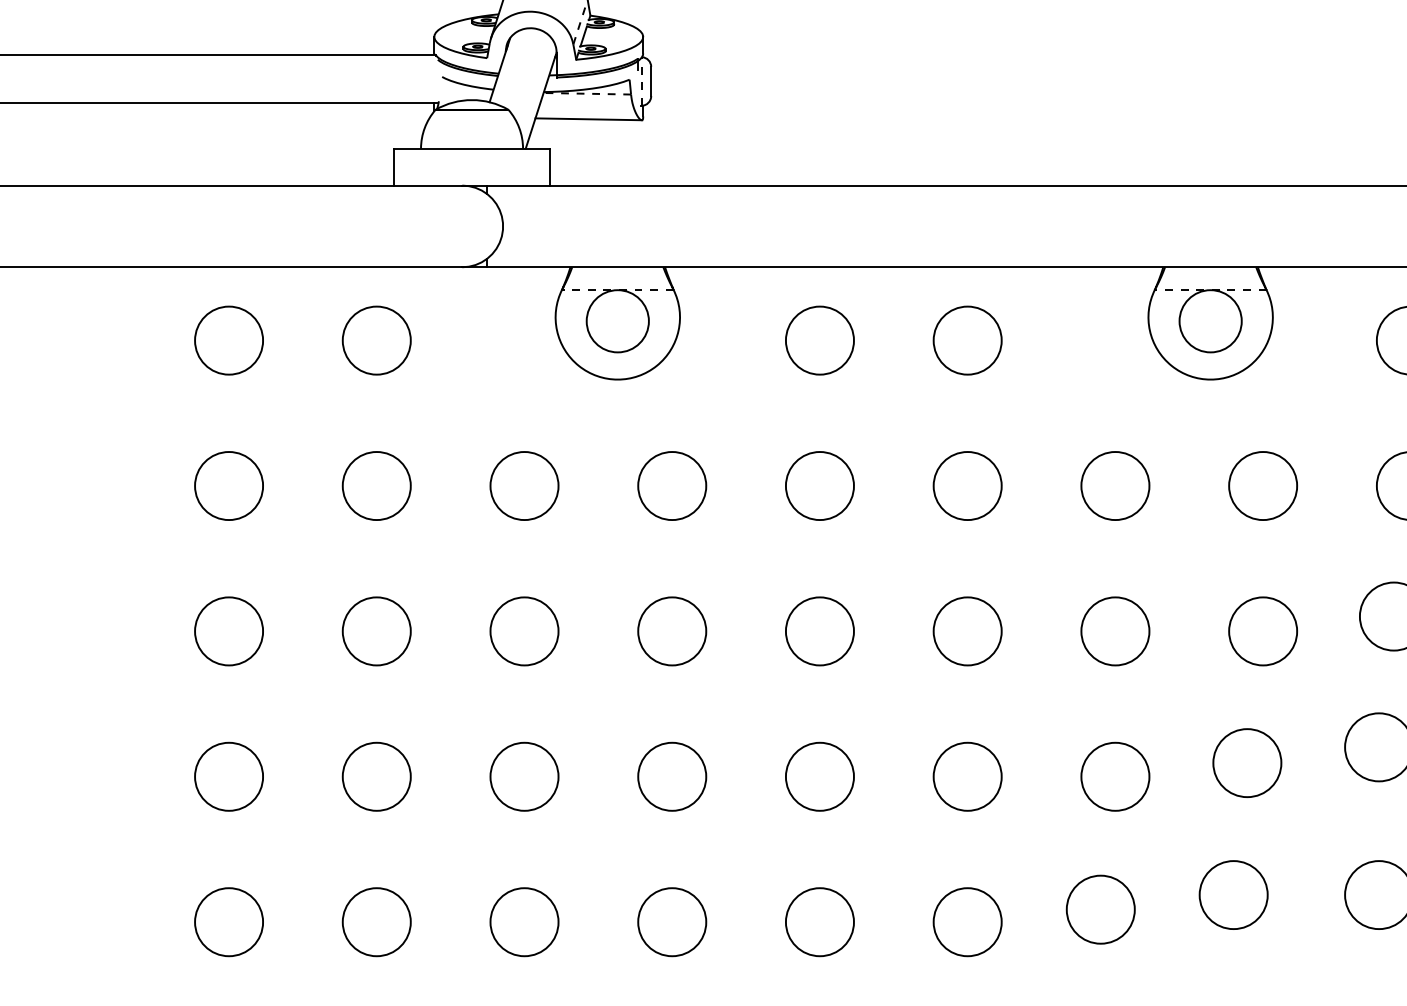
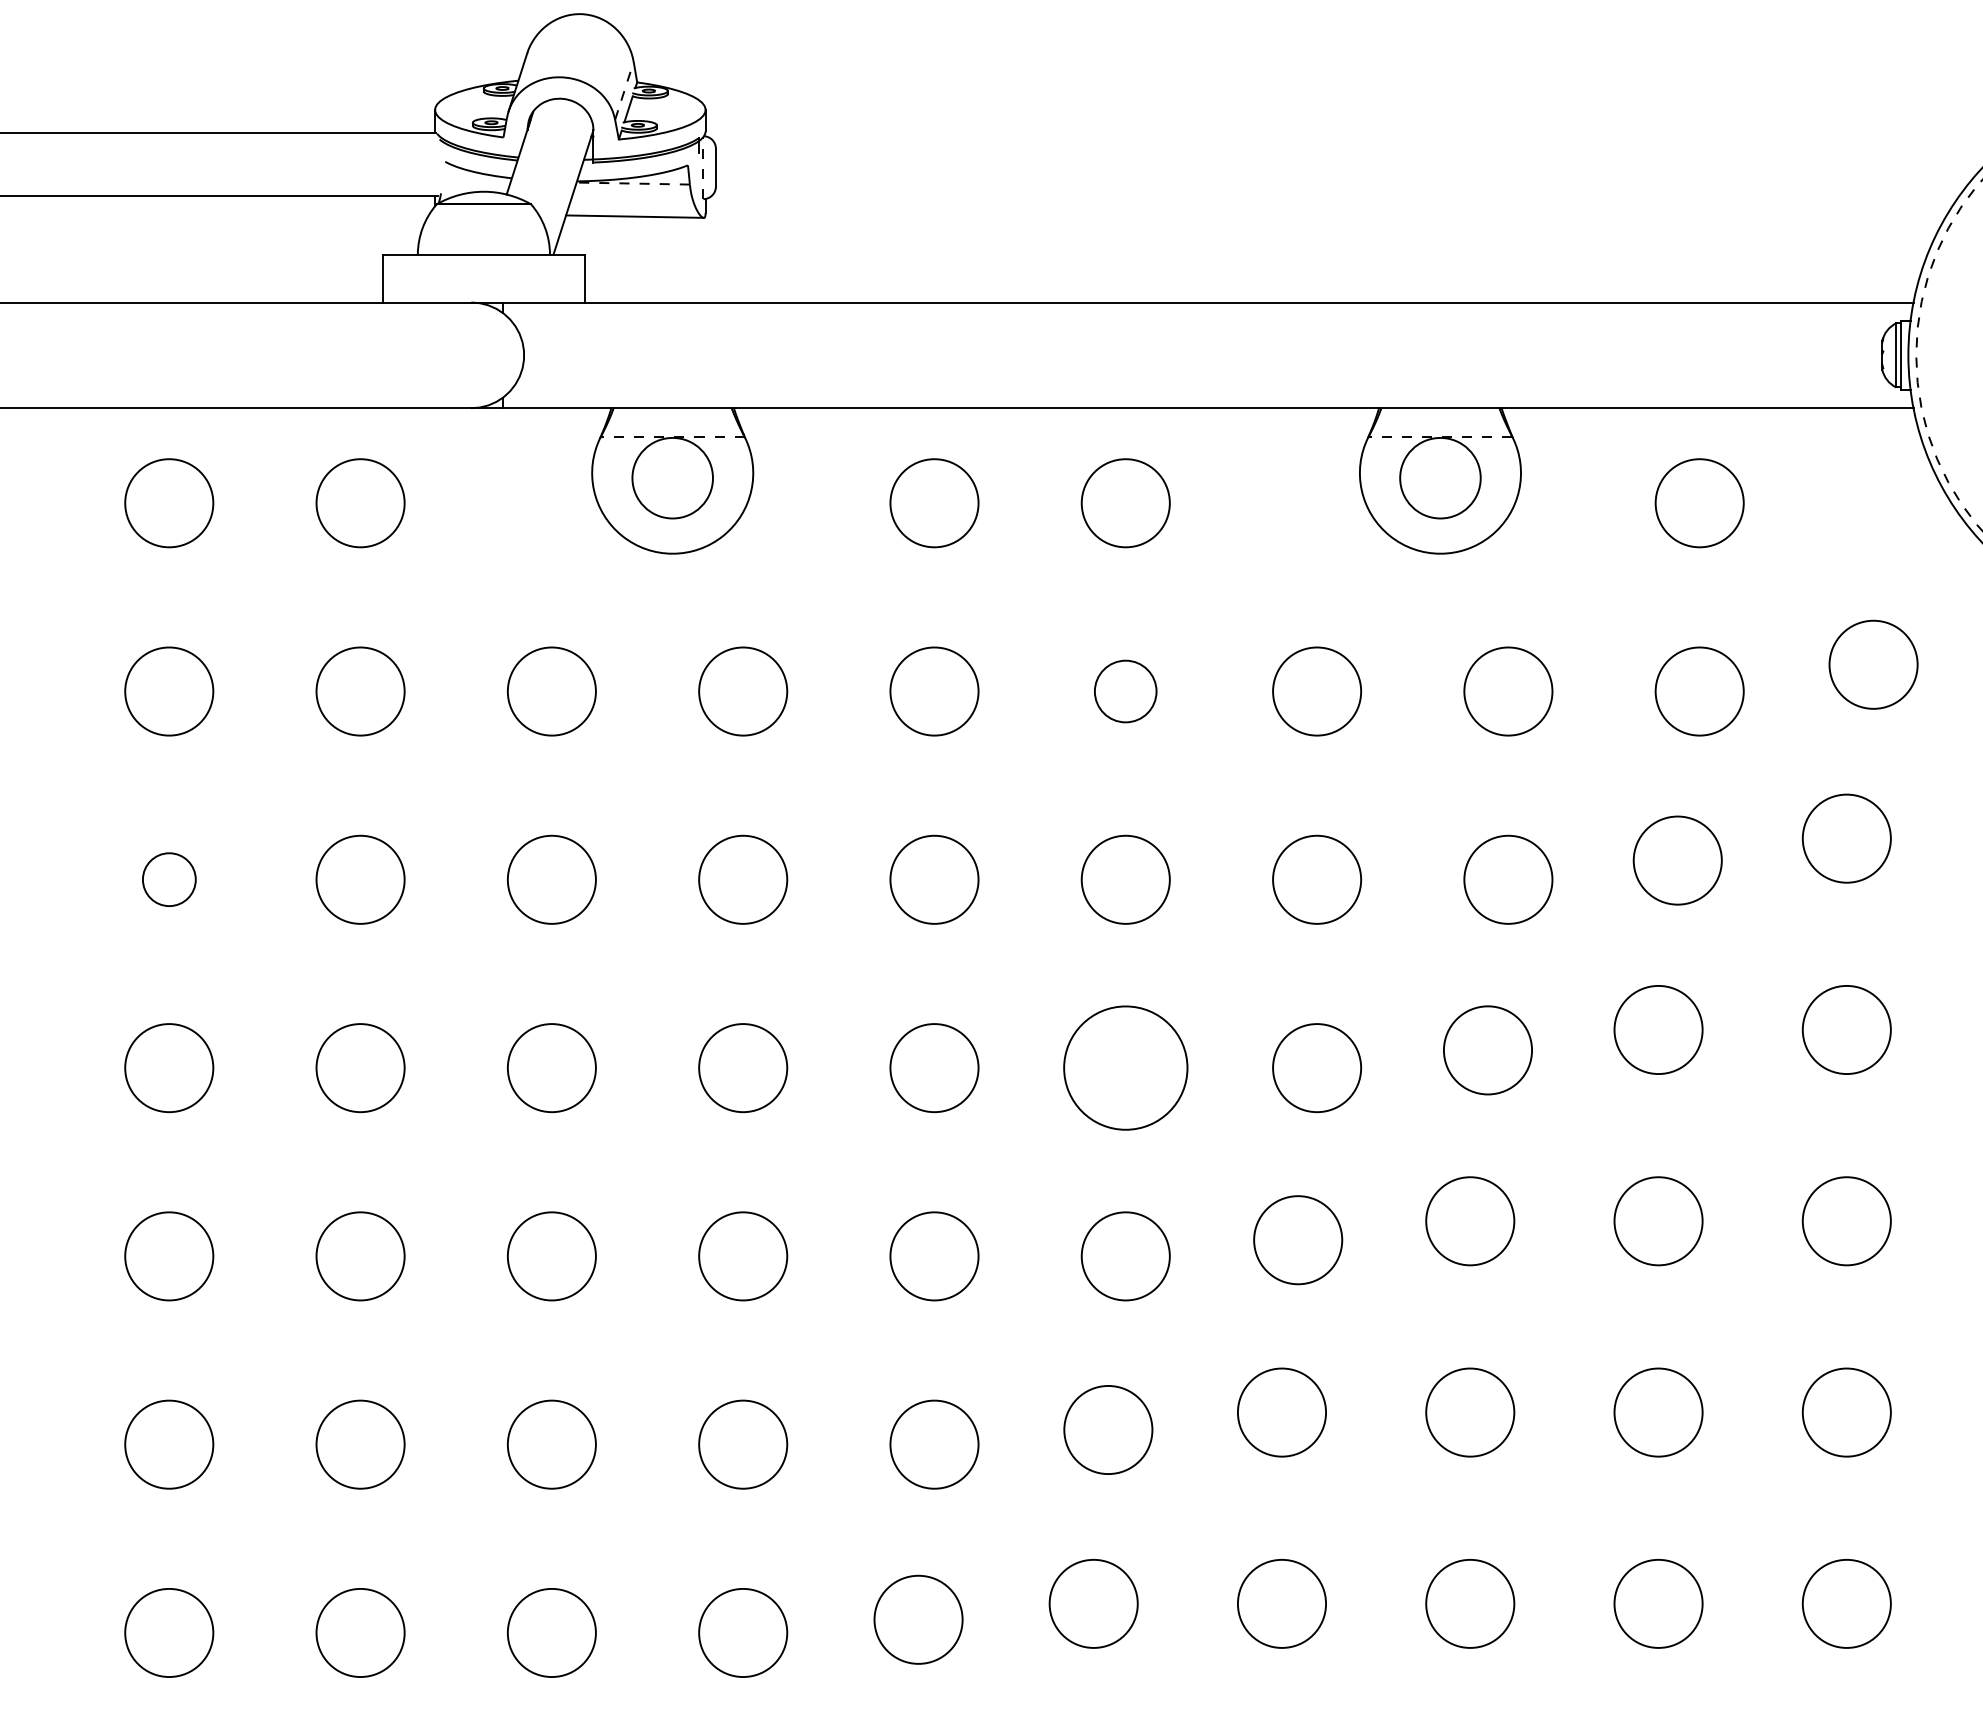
circle: (967, 485) -> (1125, 691), size x0.7
circle: (229, 631) -> (169, 879), size x0.6
circle: (967, 777) -> (1125, 1068), size x1.4

